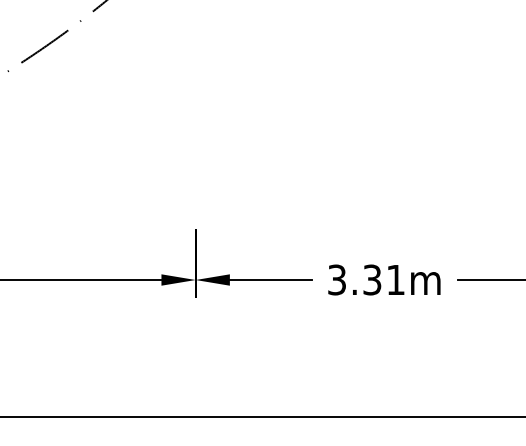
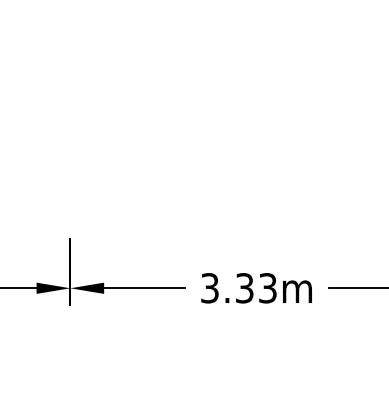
text: (395, 279) -> (267, 287), 3.31m -> 3.33m

